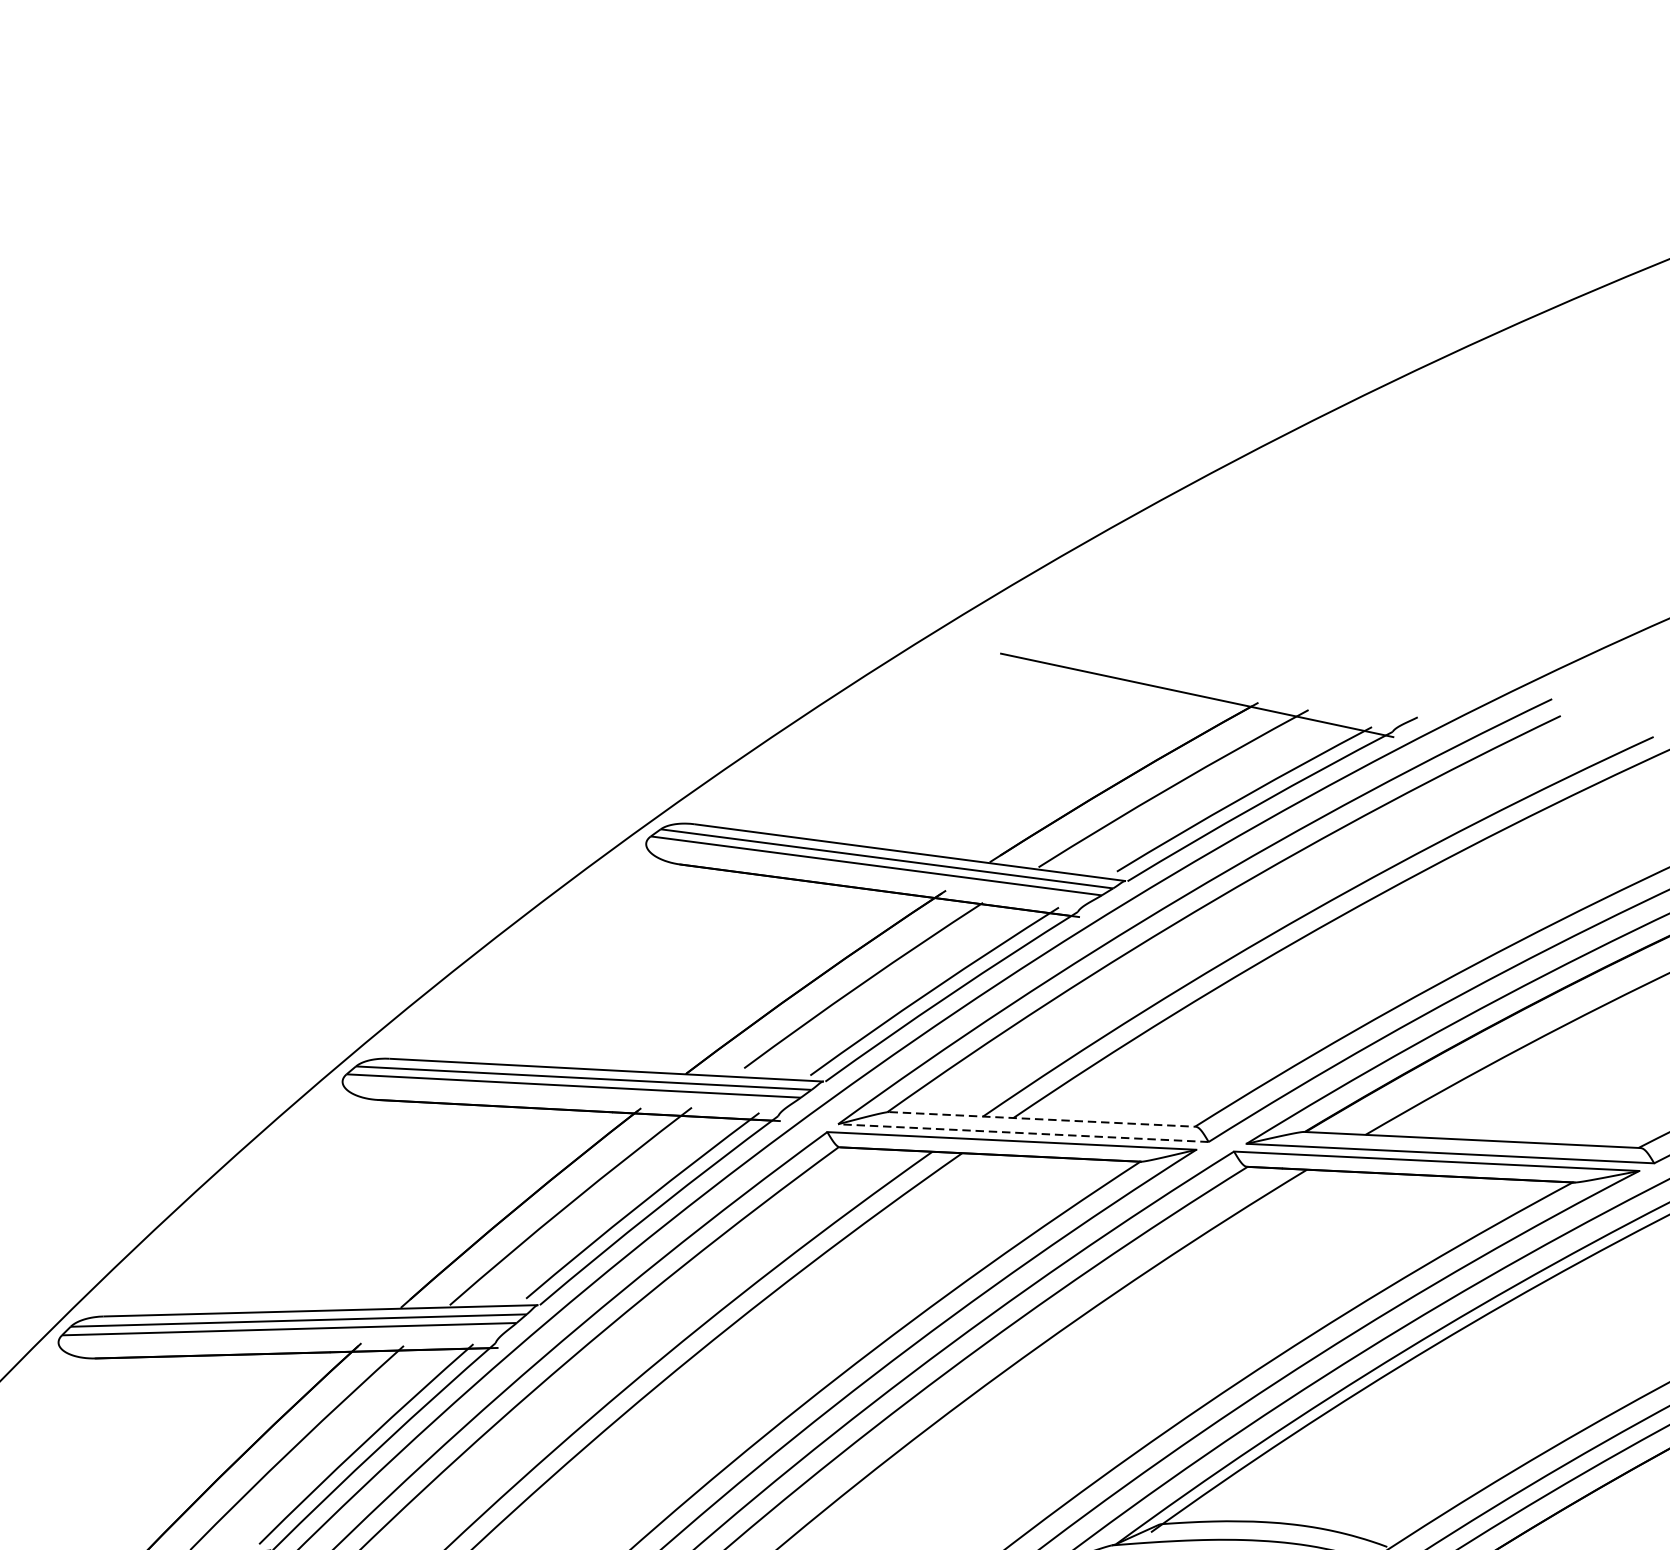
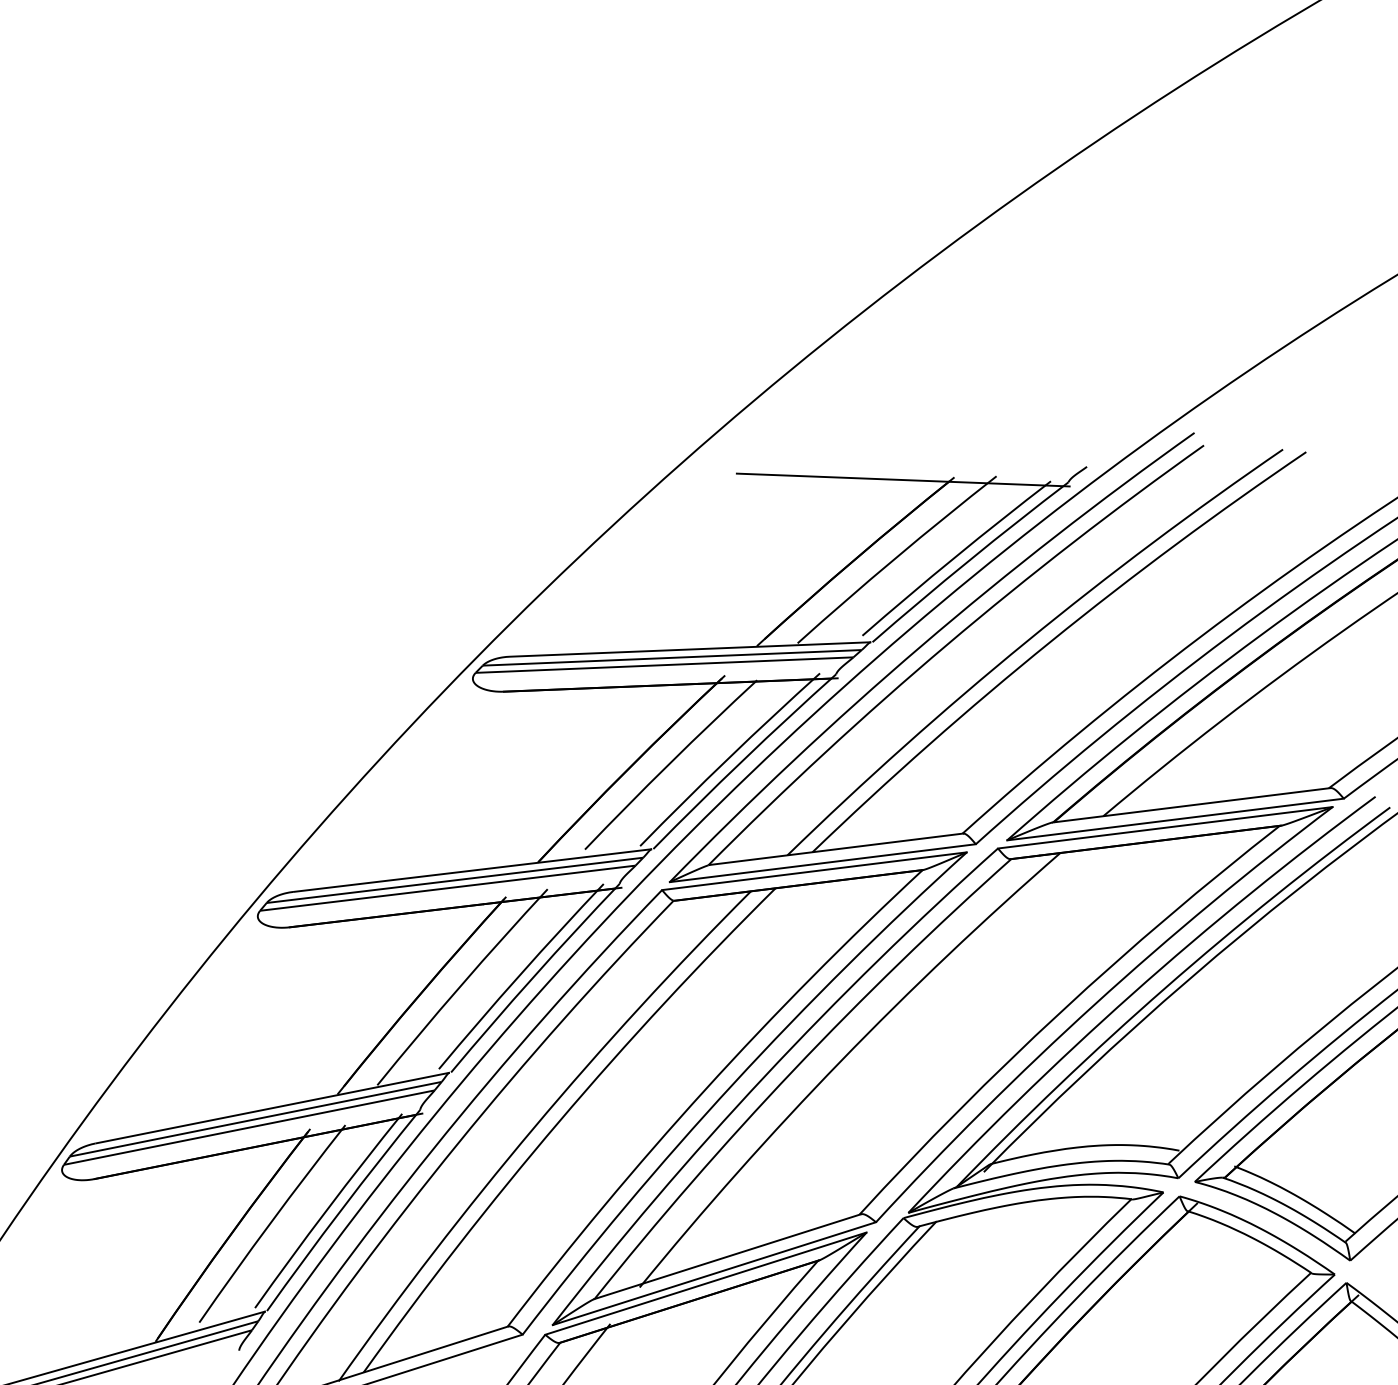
line: (1043, 1119) -> (837, 849), dashed -> solid
line: (1022, 1133) -> (822, 863), dashed -> solid

